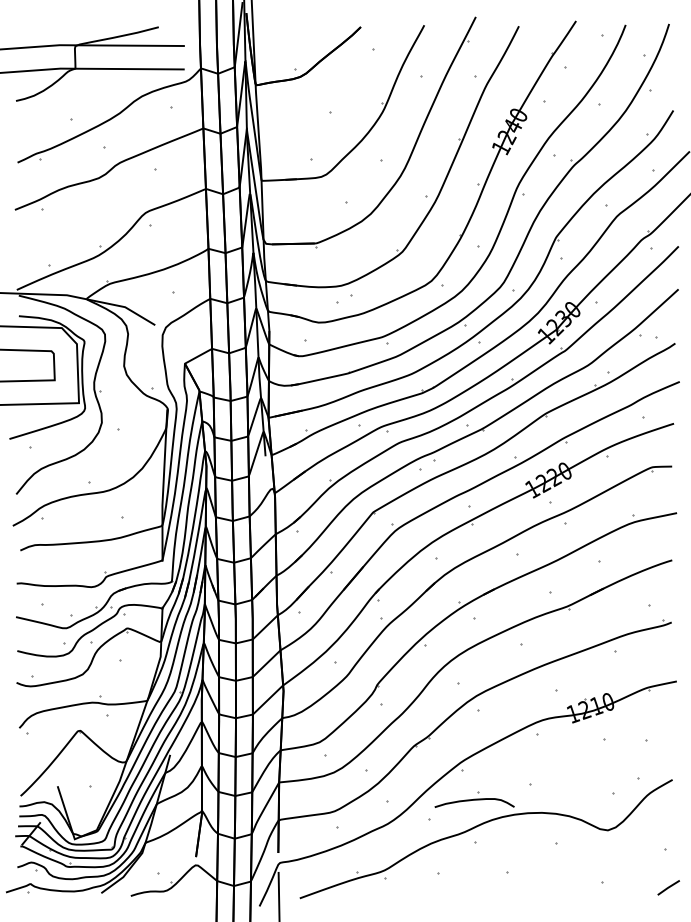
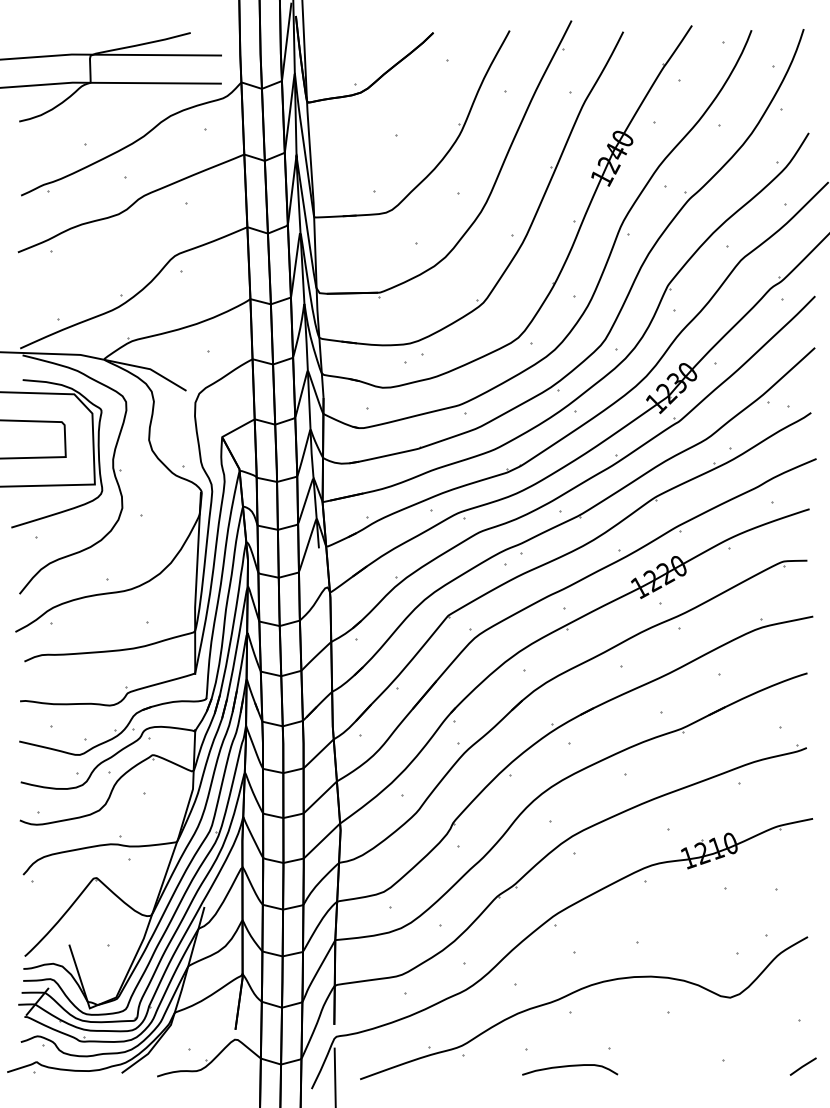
curve: (474, 800) -> (570, 1066), moved

